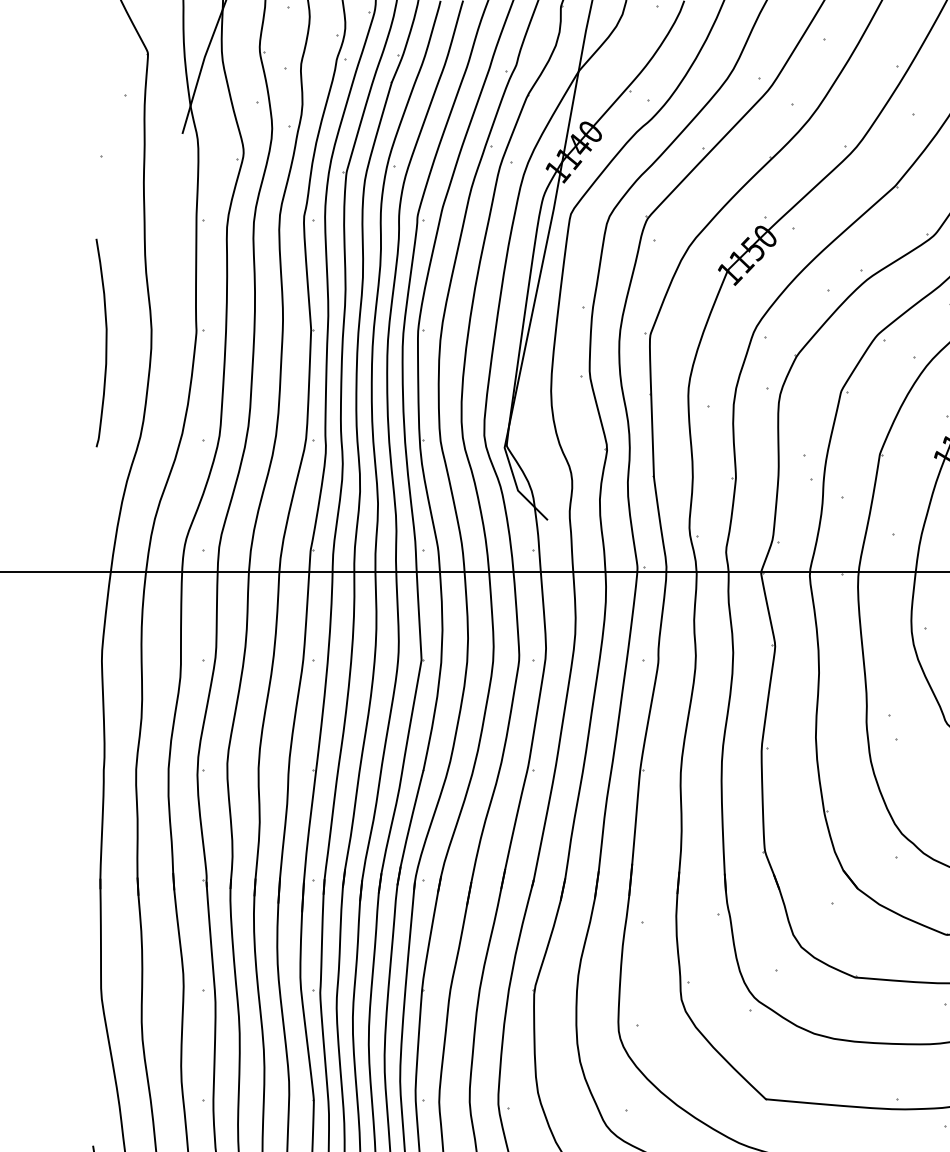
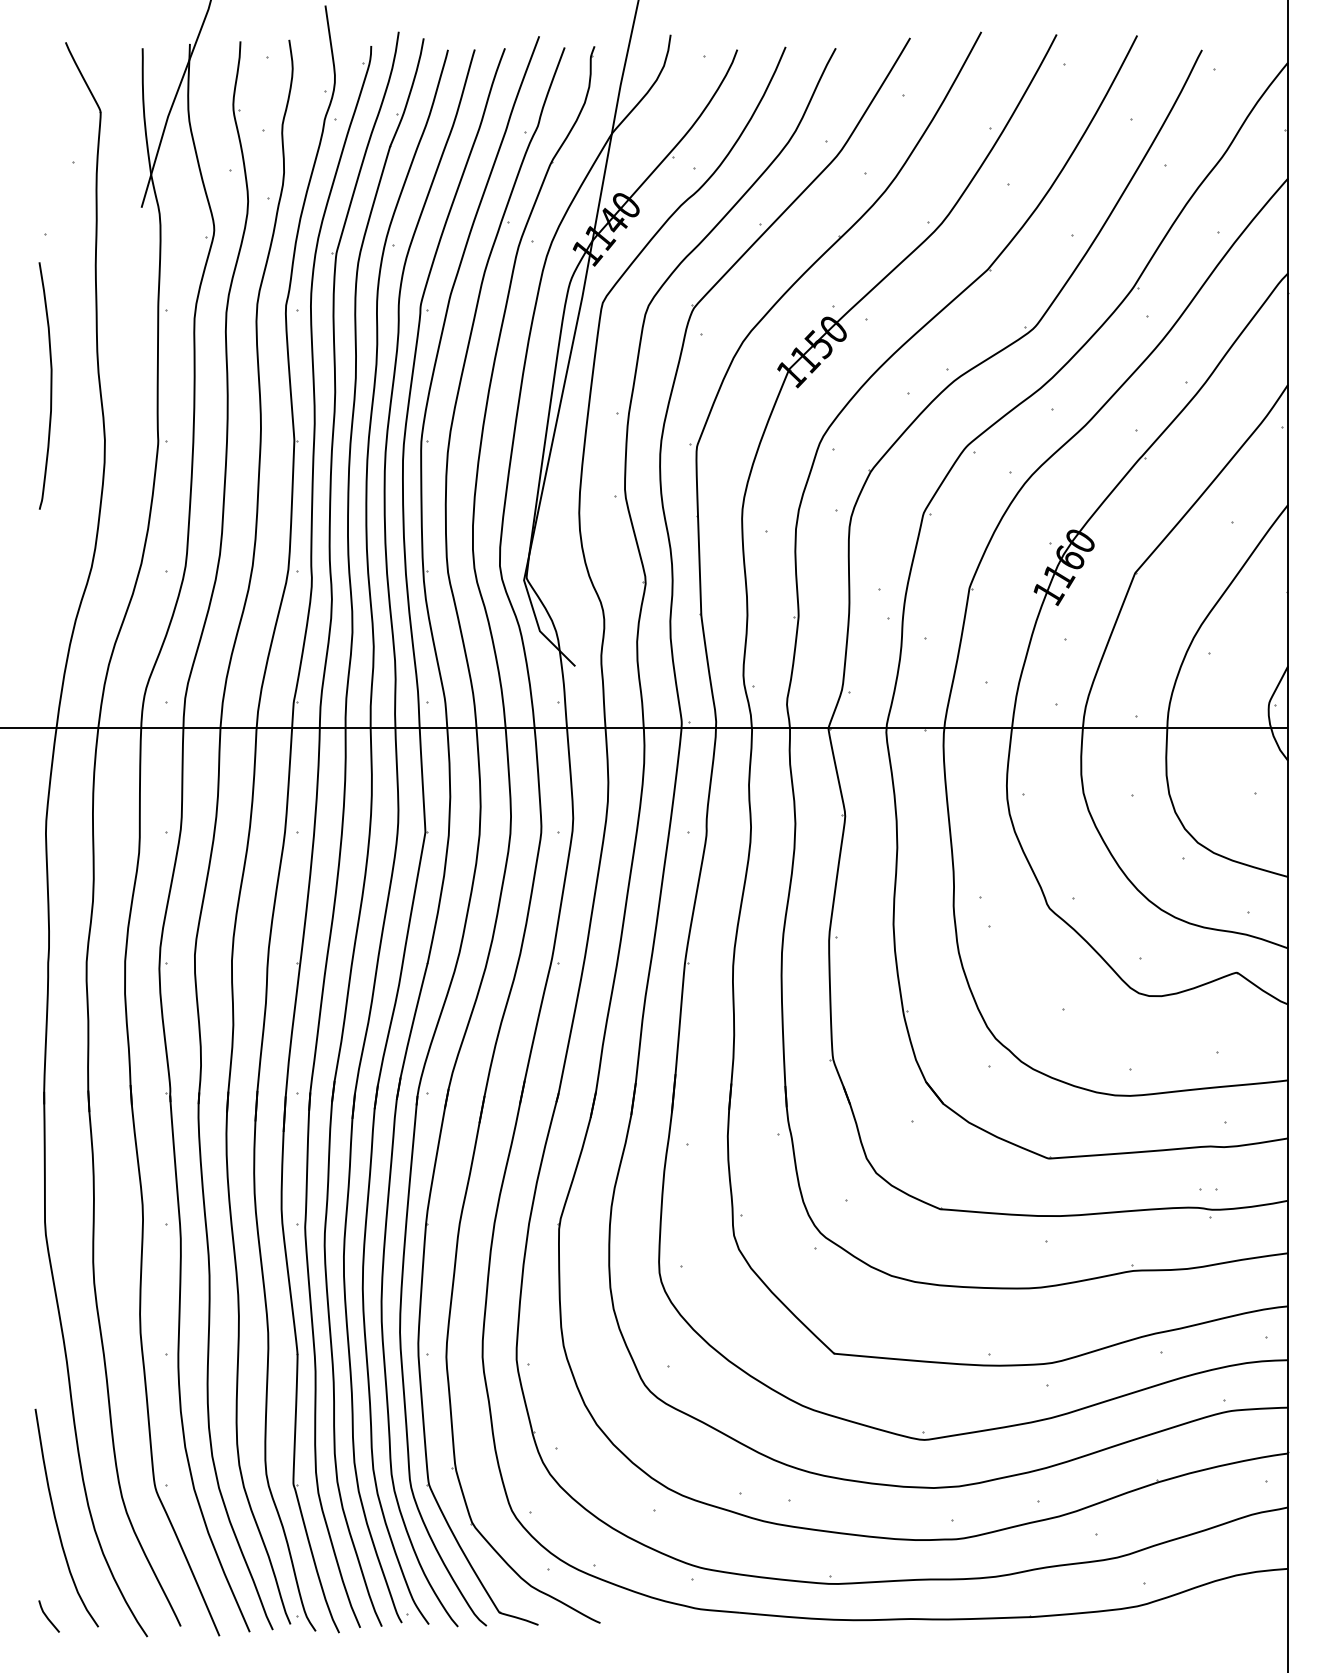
curve: (105, 342) -> (50, 385), moved

